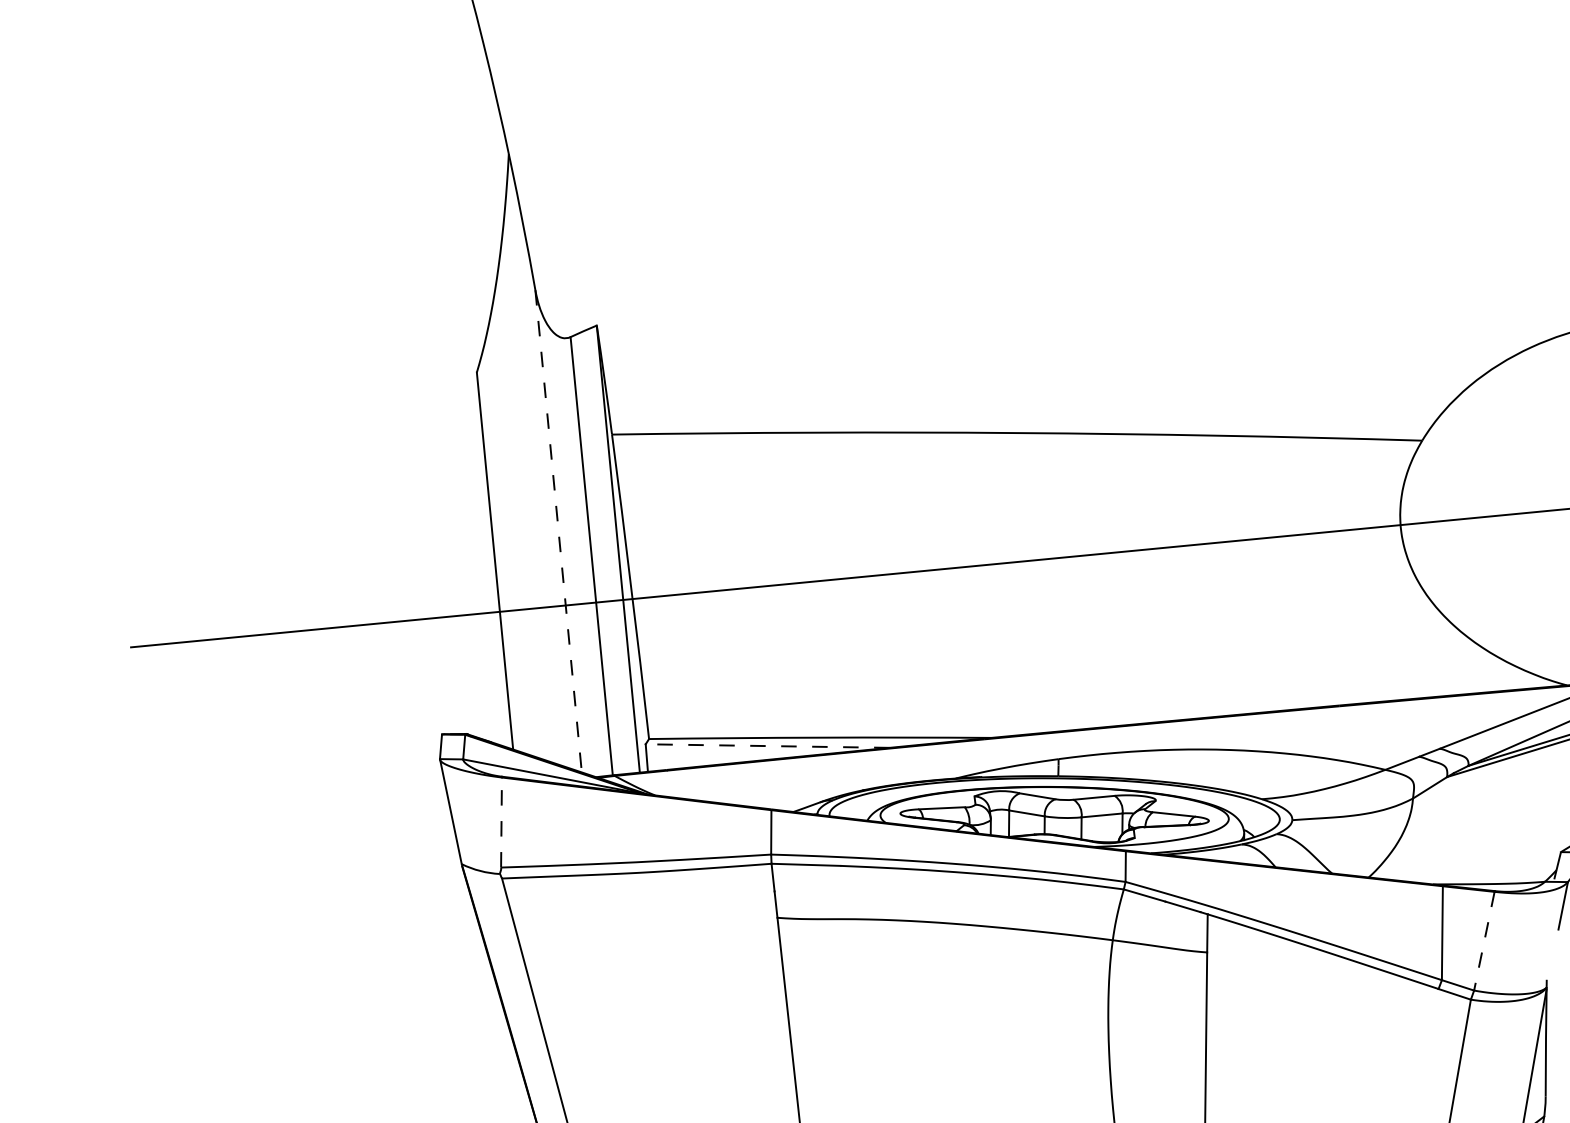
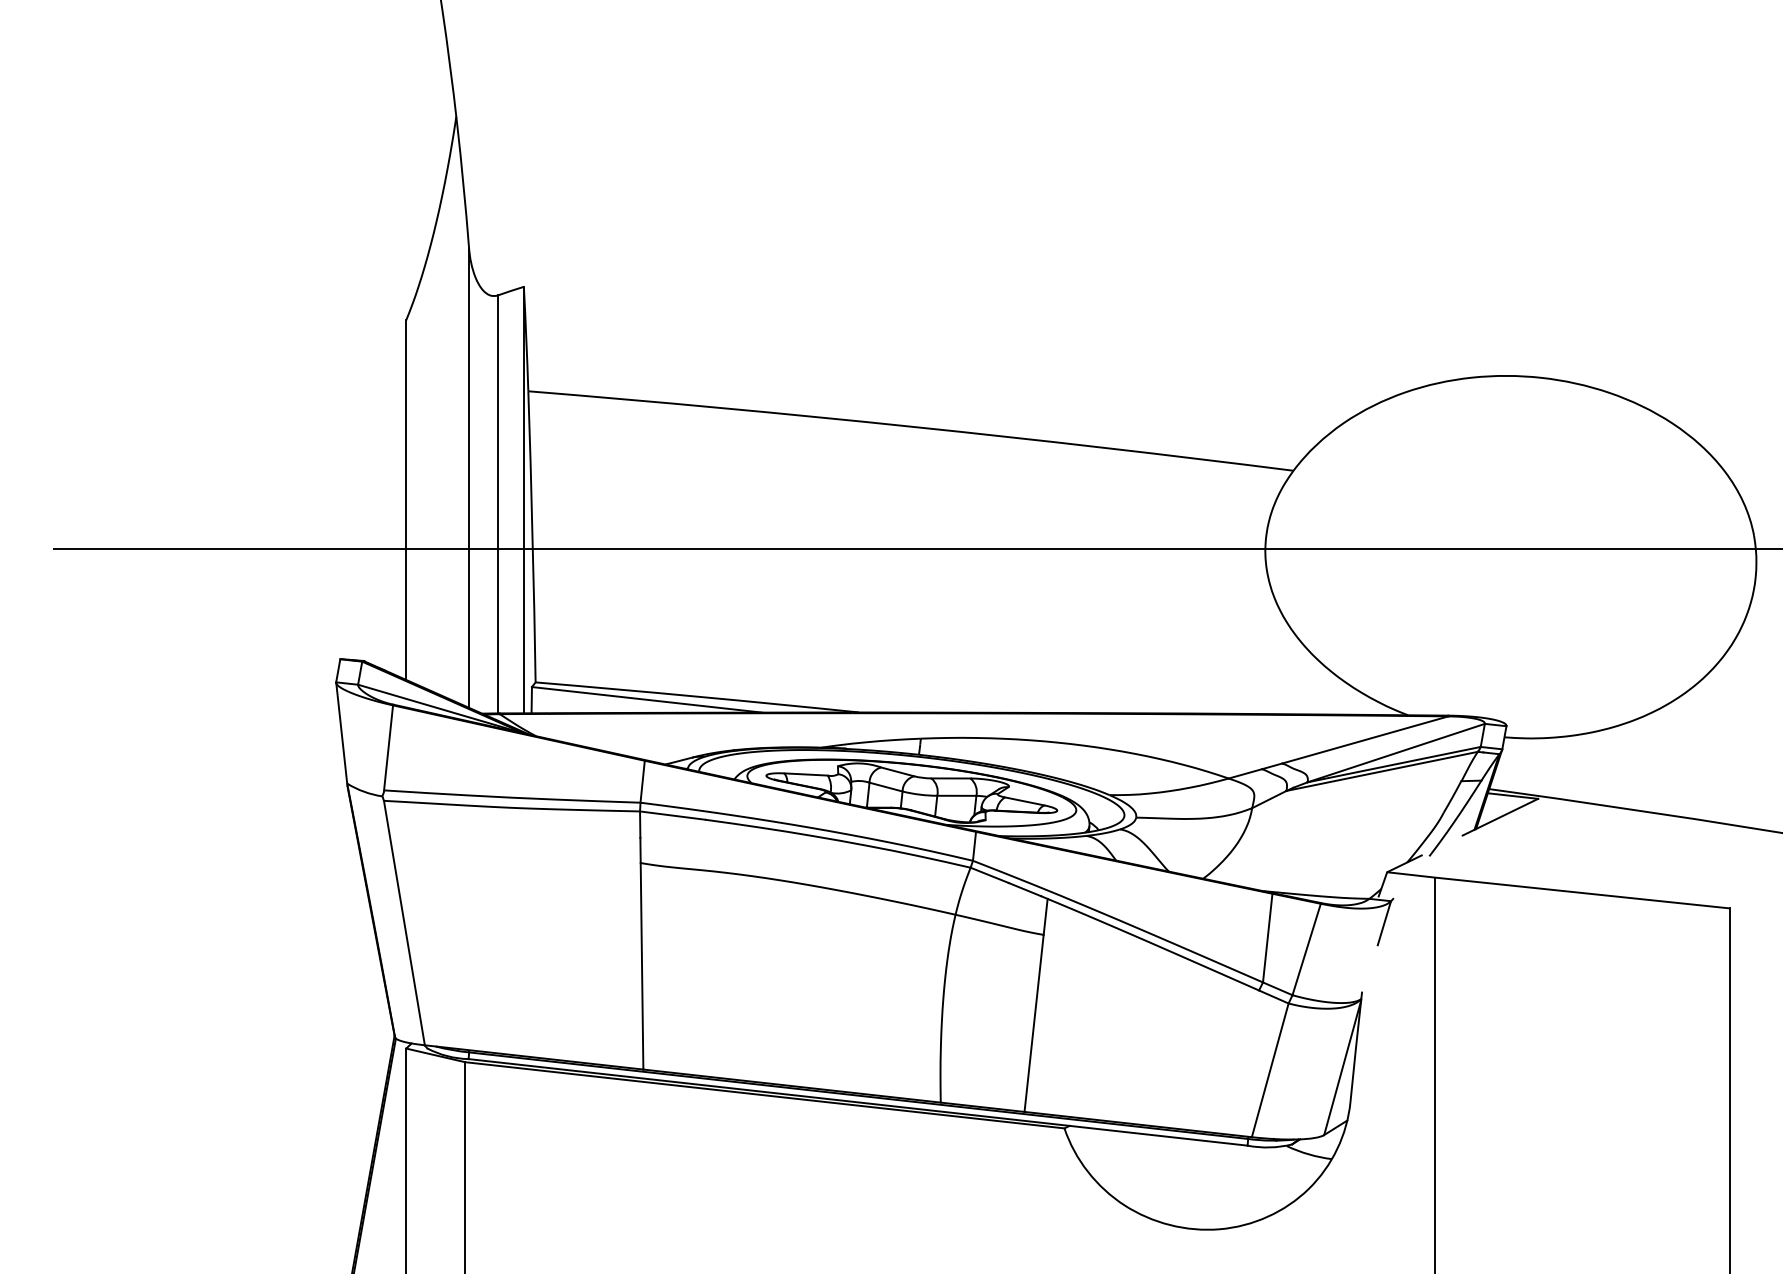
line: (559, 531) -> (469, 478), dashed -> solid
line: (768, 745) -> (647, 699), dashed -> solid
line: (501, 822) -> (388, 747), dashed -> solid
line: (1484, 941) -> (1306, 949), dashed -> solid

